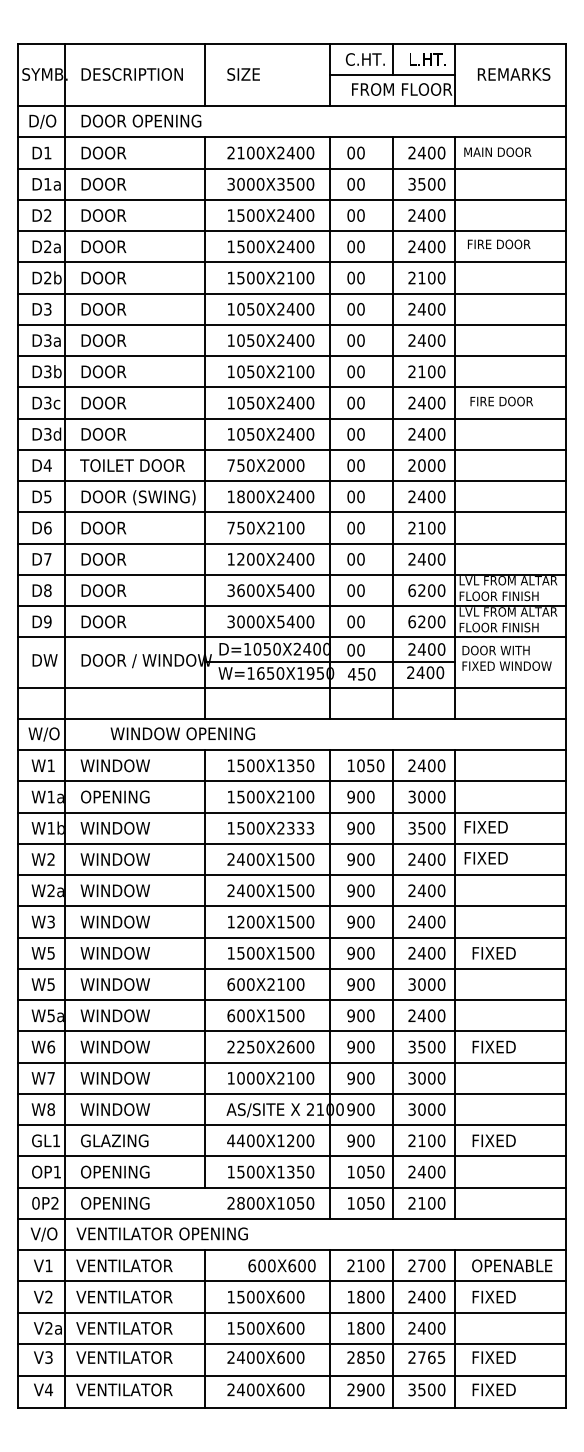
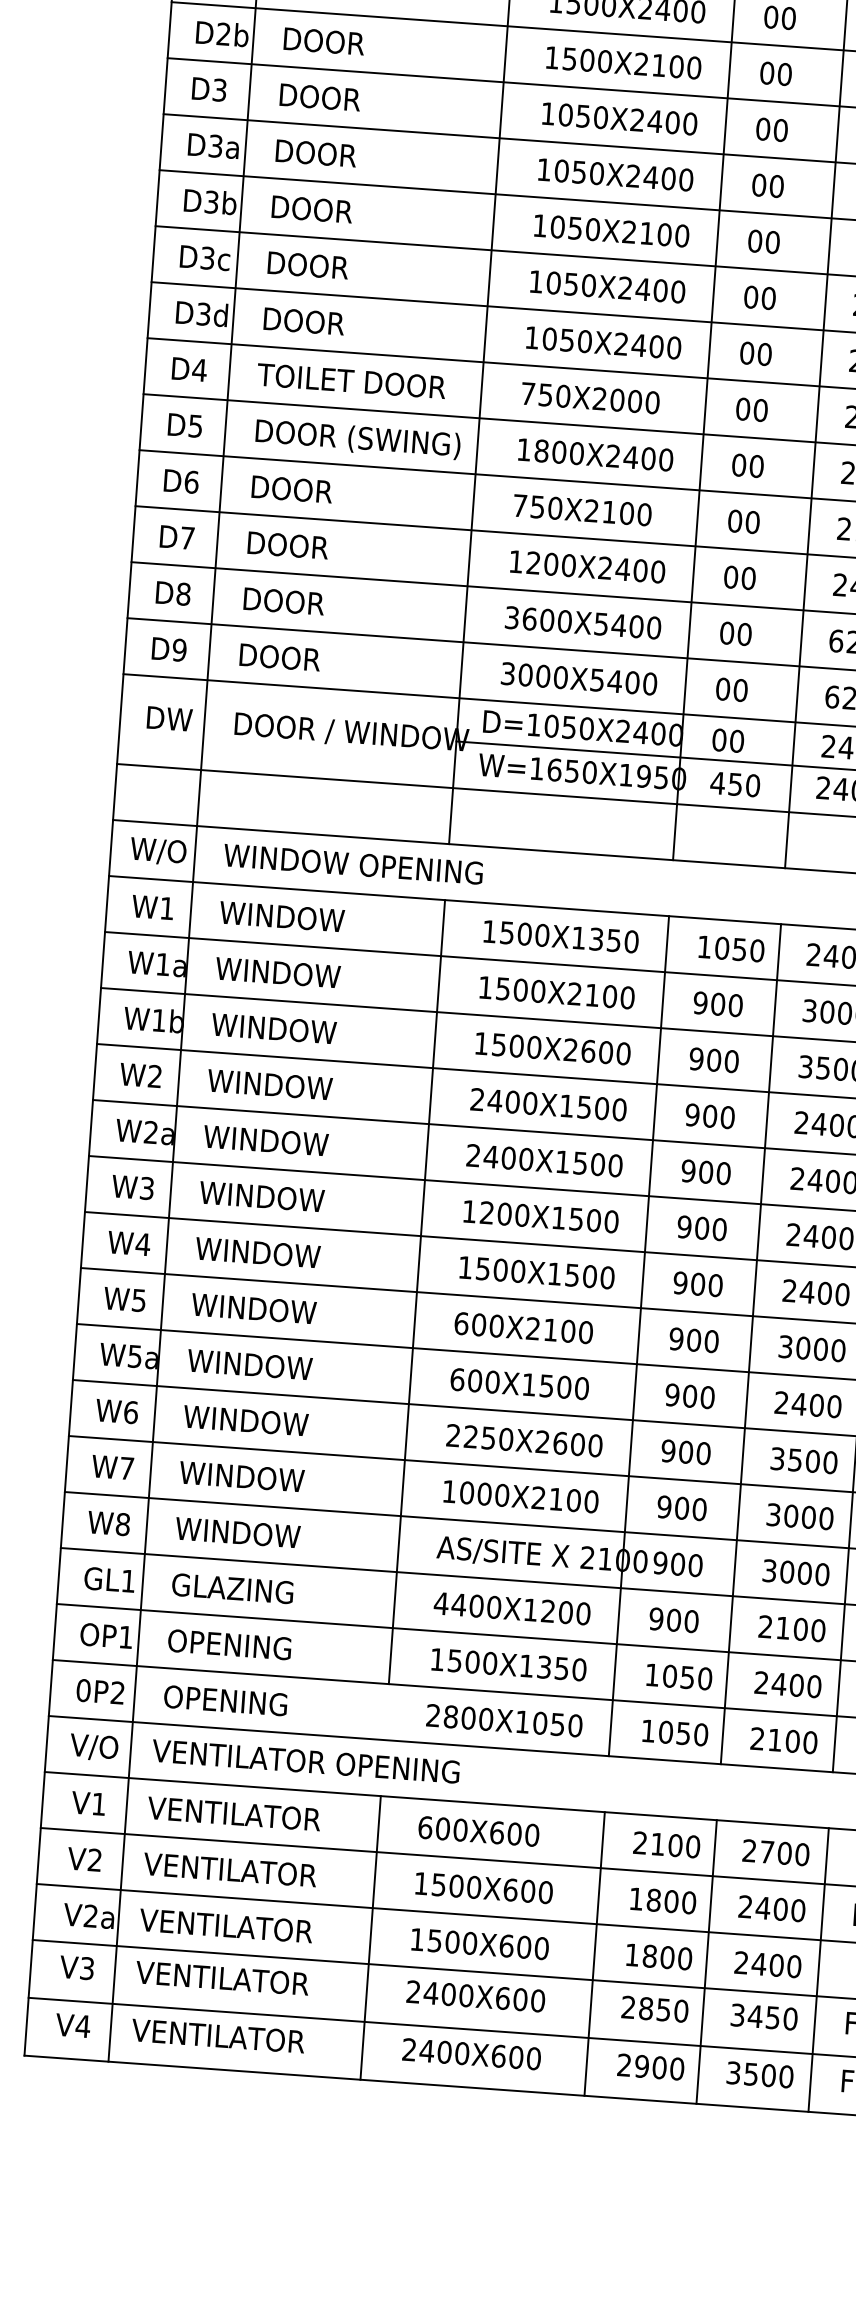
text: (182, 733) -> (352, 863), moved
text: (114, 796) -> (276, 971), OPENING -> WINDOW
text: (300, 827) -> (605, 1051), 1500X2333 -> 1500X2600
text: (51, 953) -> (143, 1244), W5 -> W4
text: (281, 1265) -> (477, 1830), moved
text: (426, 1357) -> (763, 2016), 2765 -> 3450

